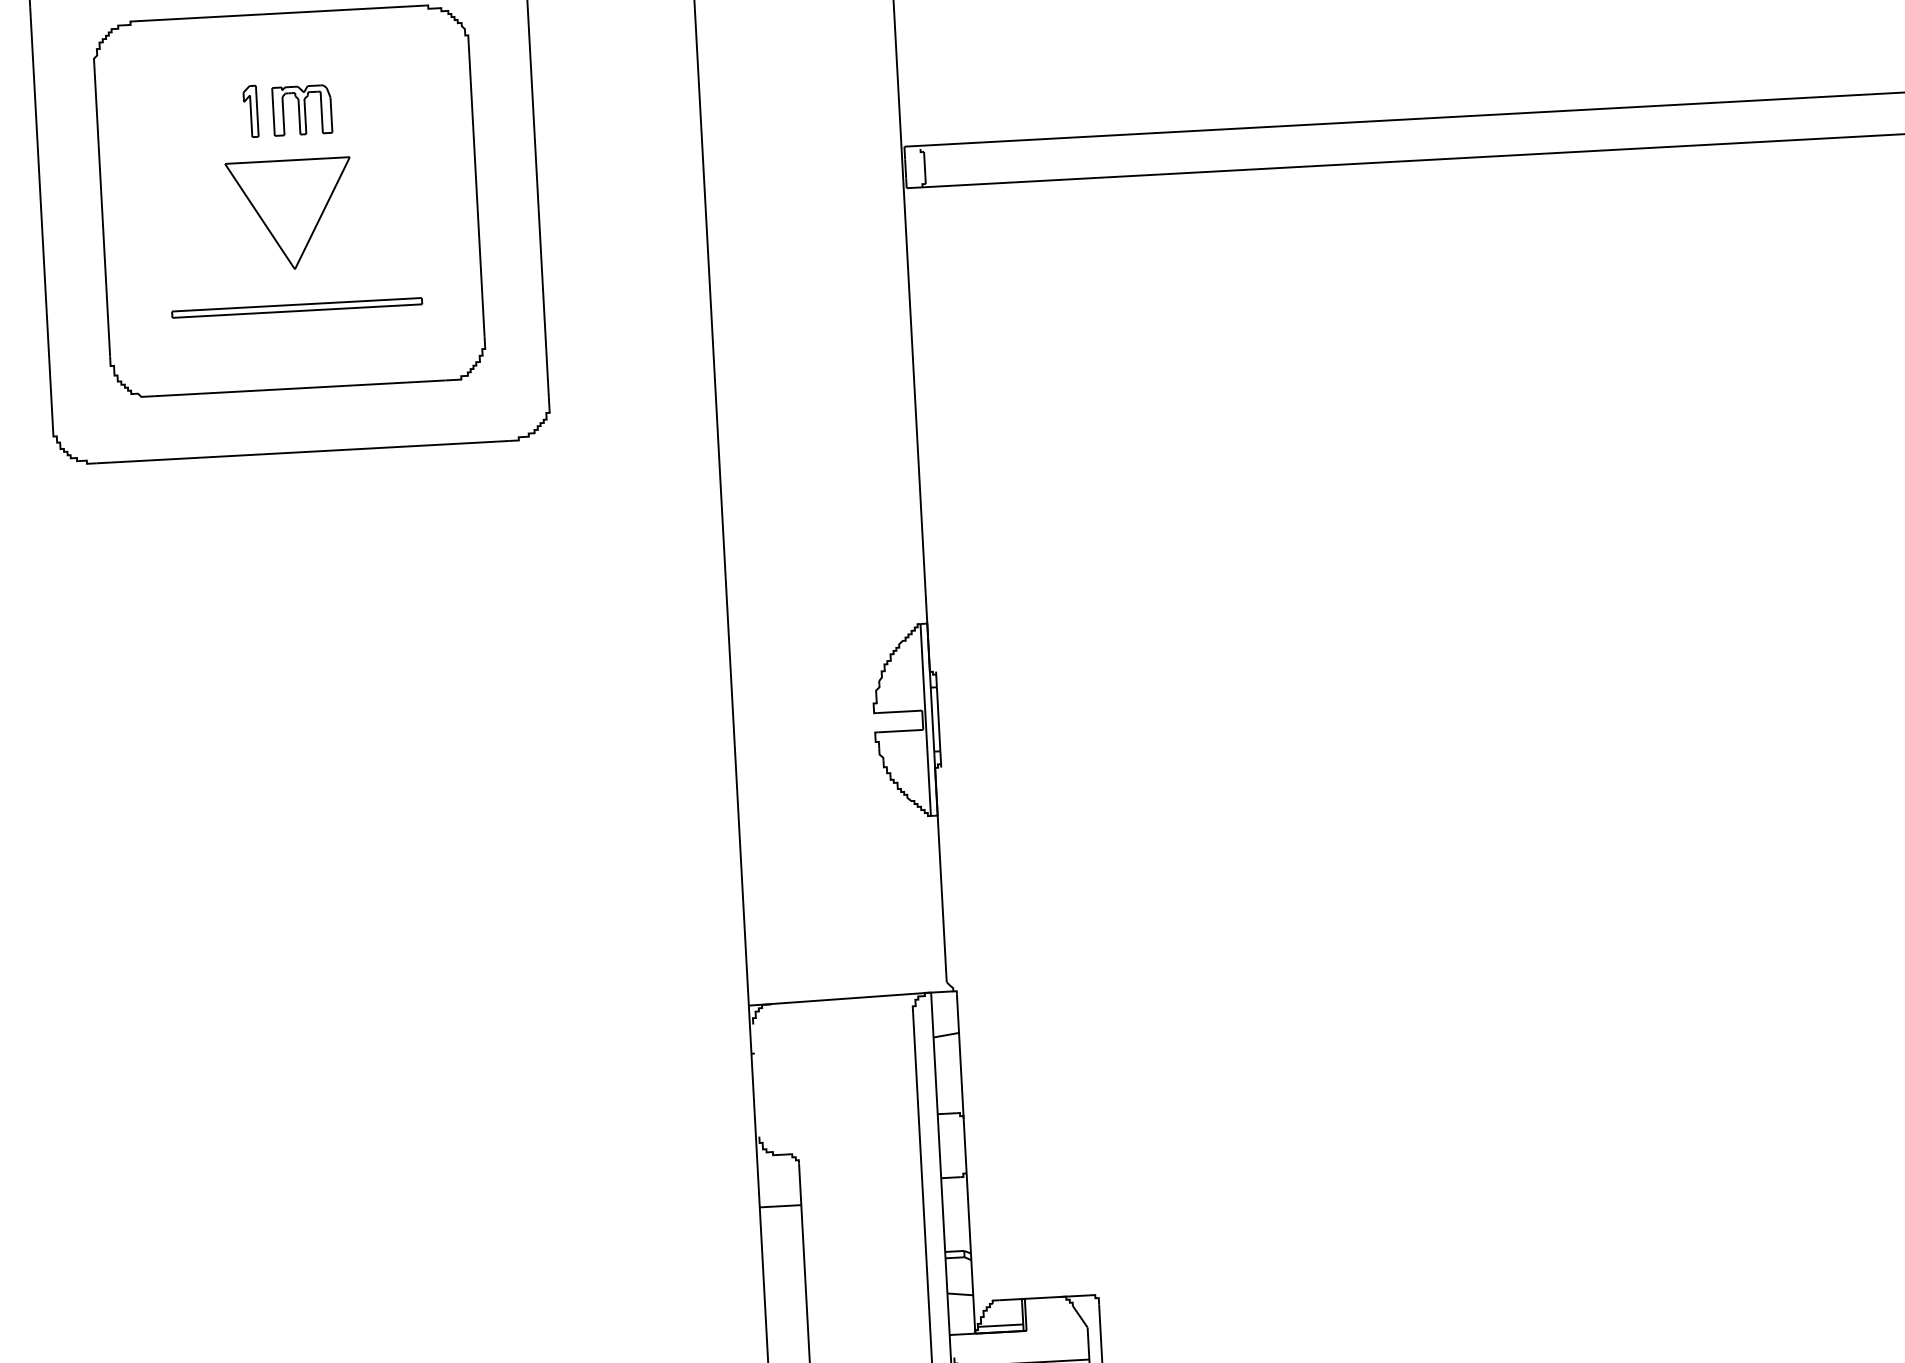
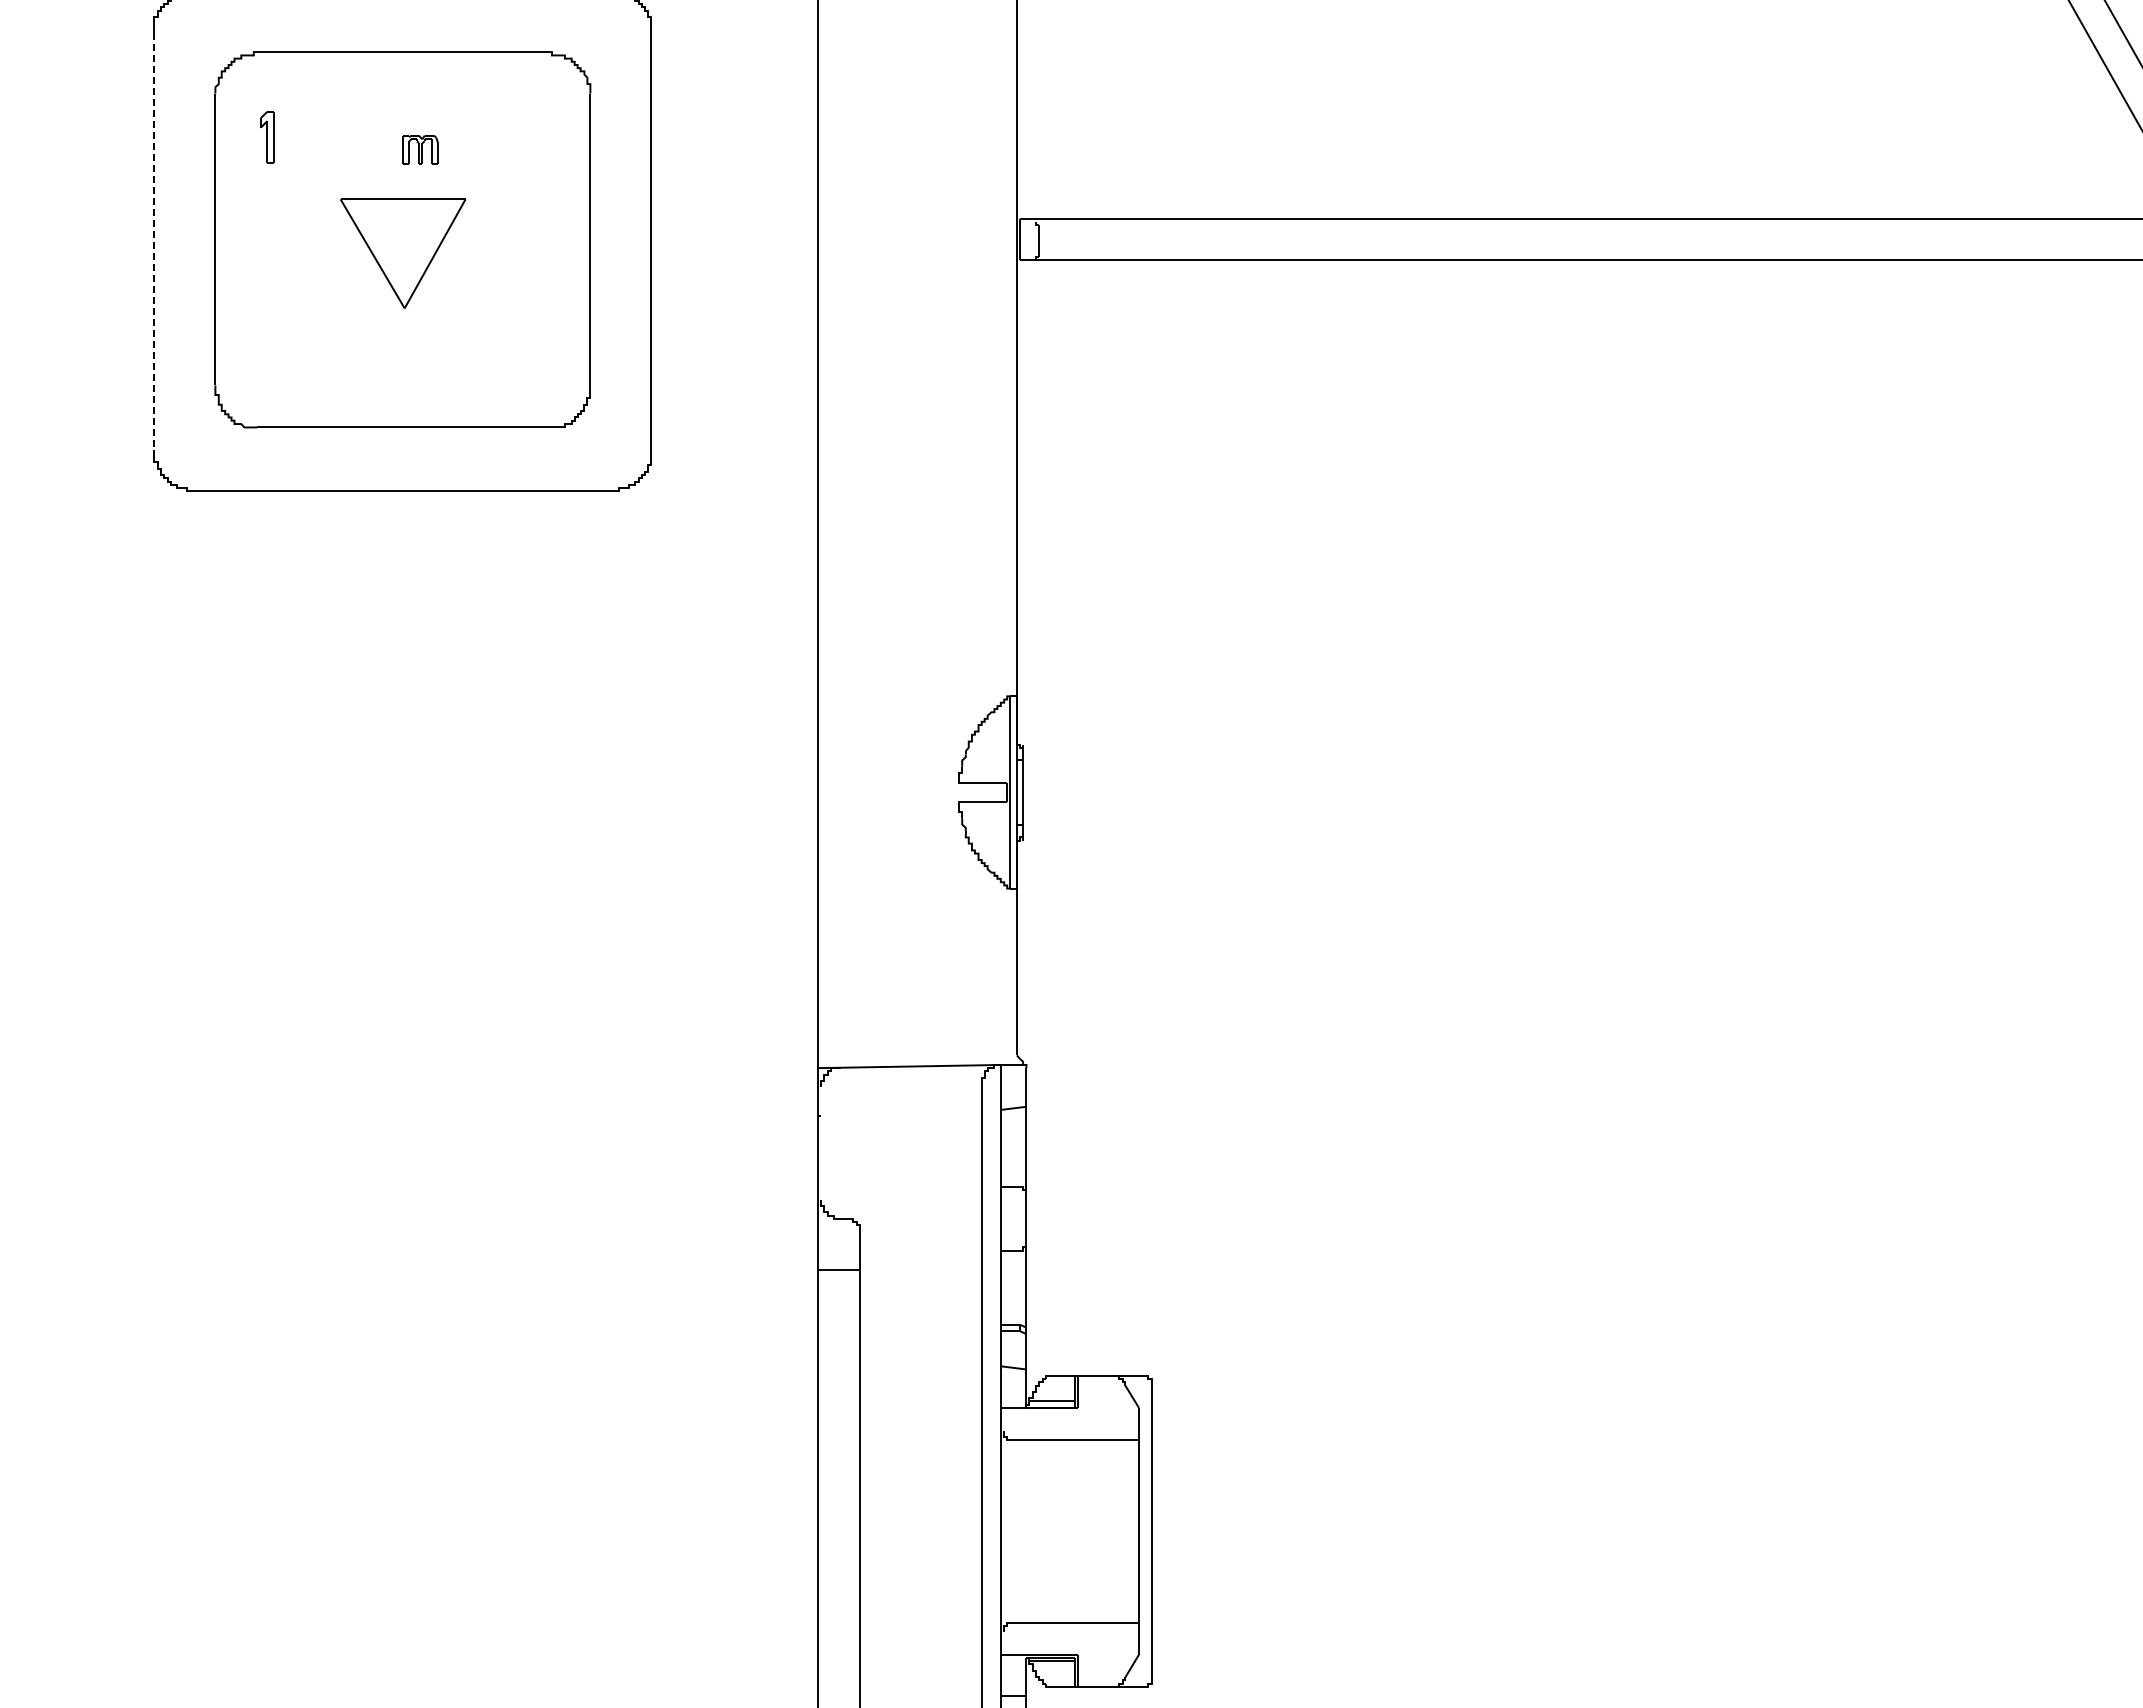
part: (302, 109) -> (420, 149), size x0.6
part: (251, 111) -> (267, 137), moved
line: (41, 216) -> (154, 241), solid -> dashed
part: (296, 307) -> (404, 346), removed

